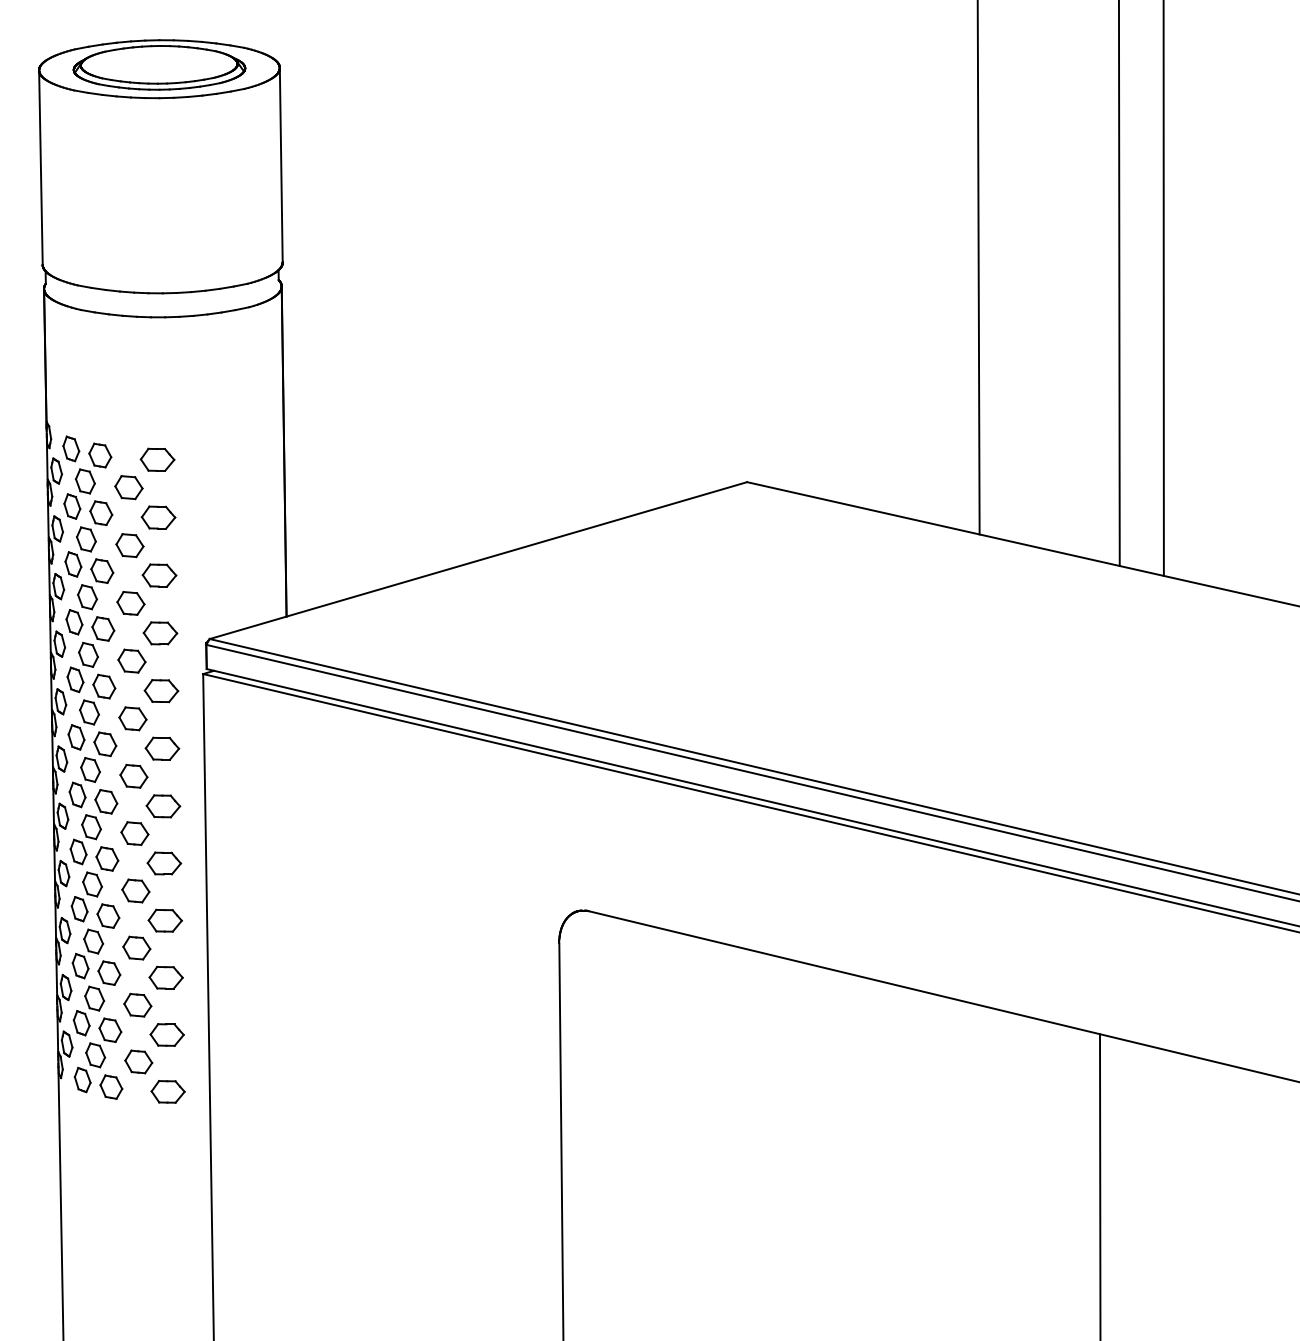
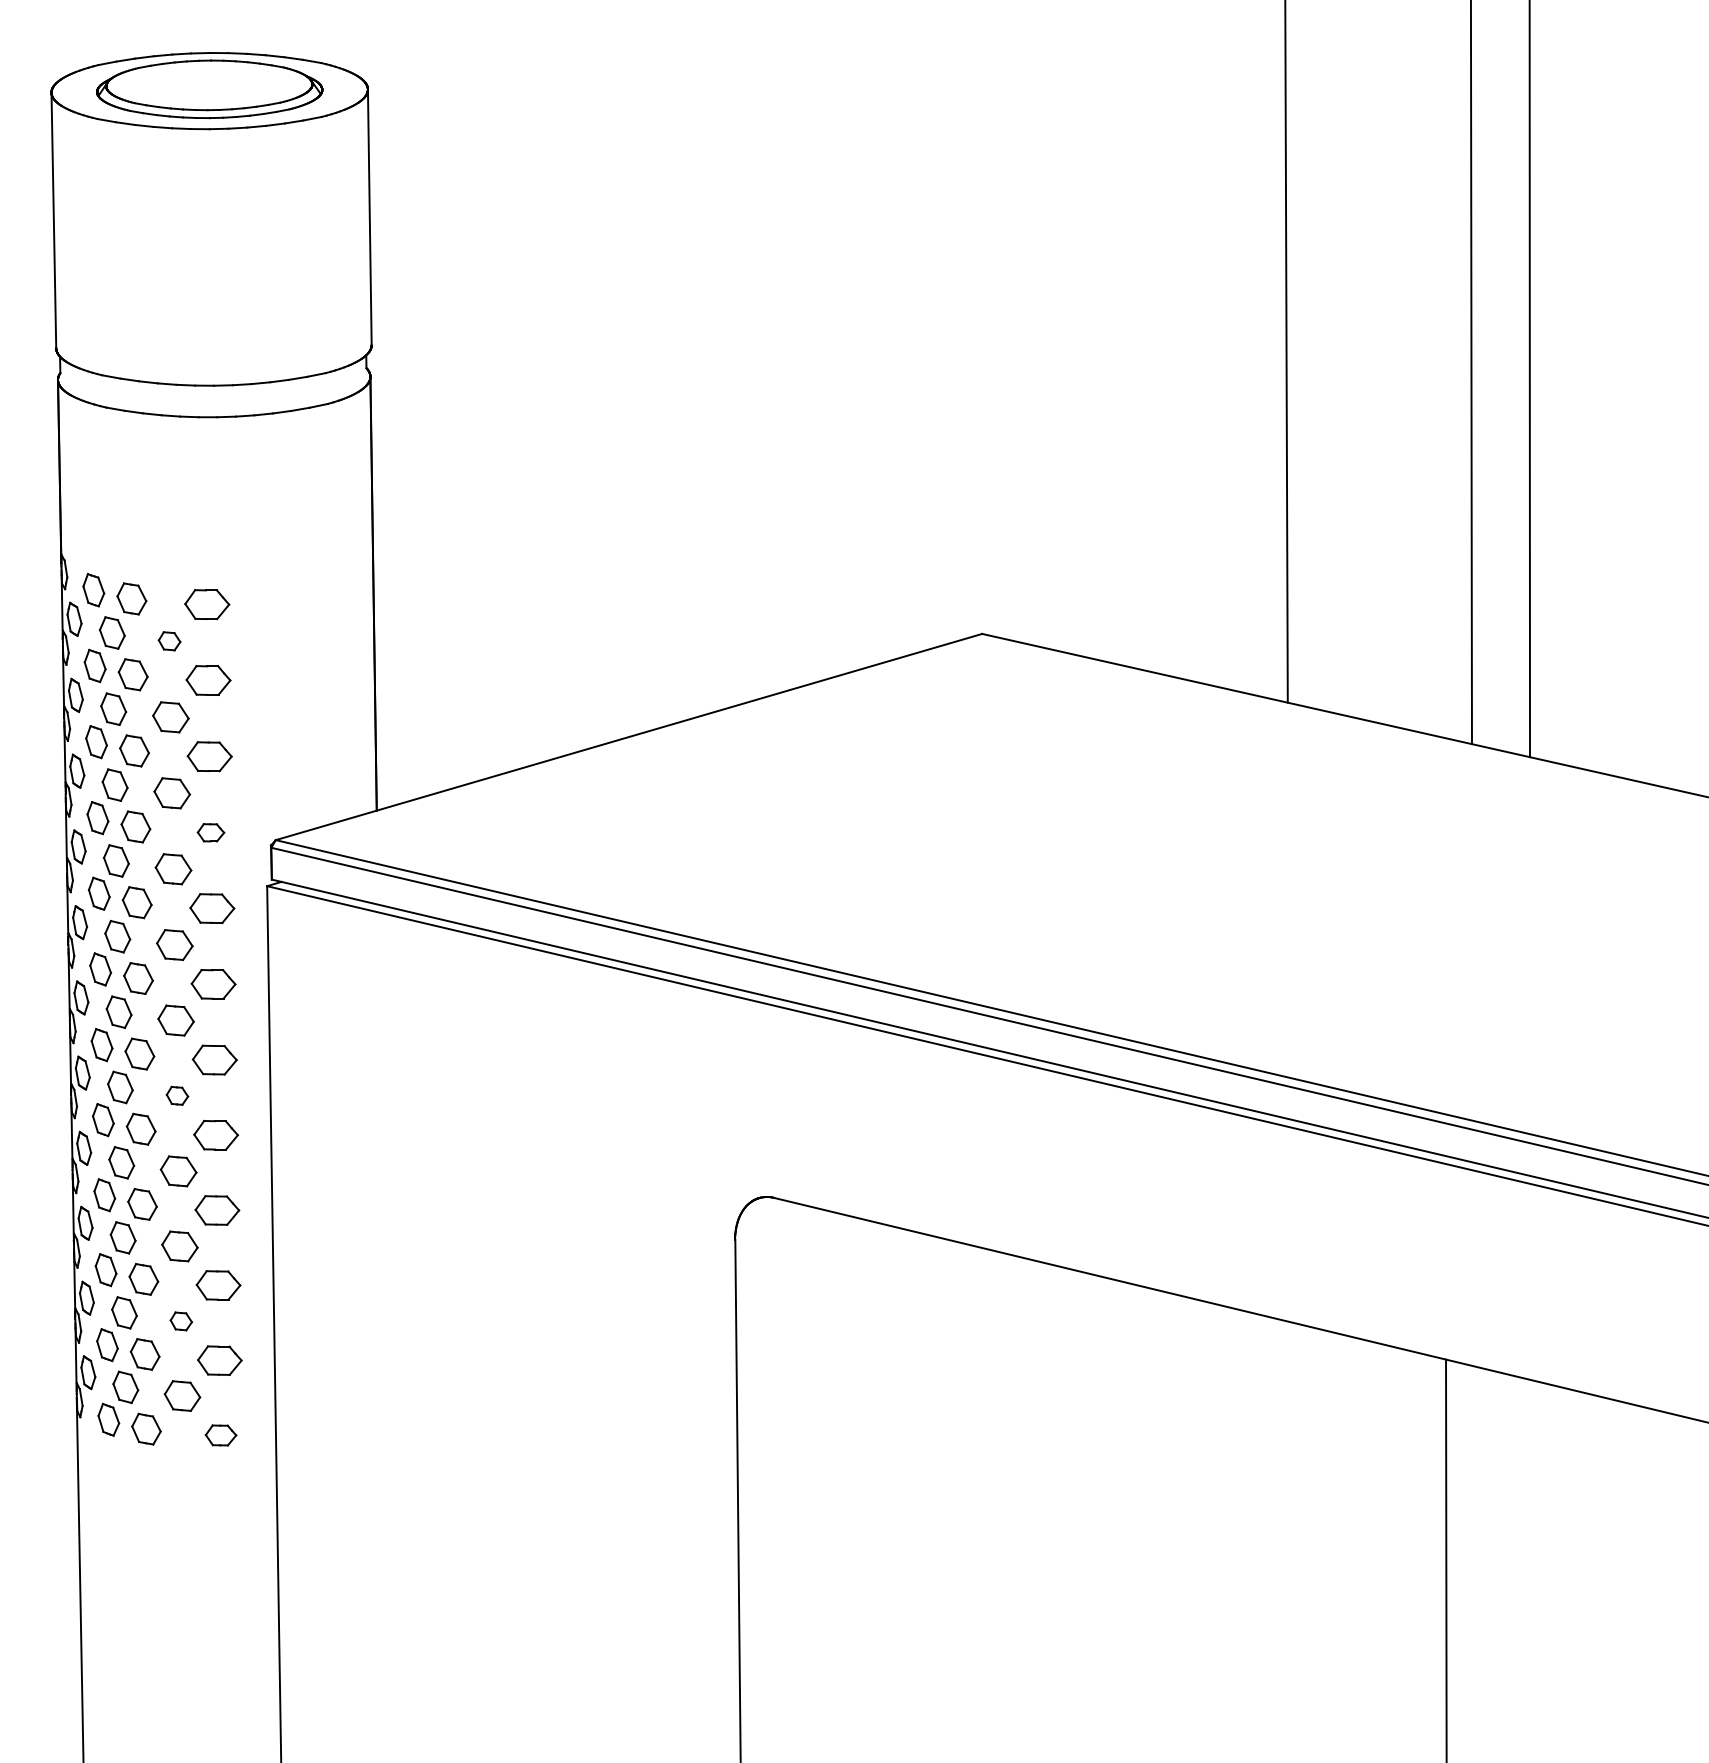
part: (128, 487) -> (168, 640), size x0.6
part: (160, 633) -> (211, 832), size x0.6
part: (134, 833) -> (176, 1095), size x0.6
part: (137, 1004) -> (180, 1320), size x0.6
part: (167, 1091) -> (220, 1434), size x0.7

